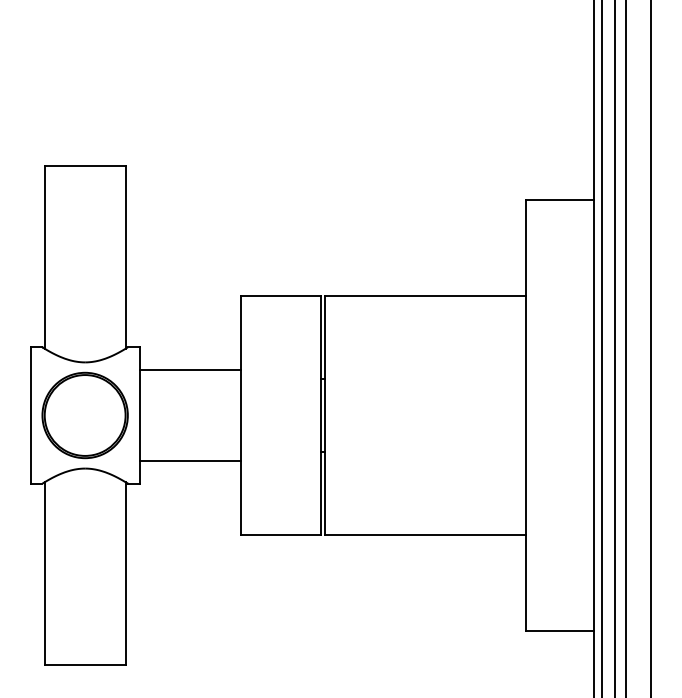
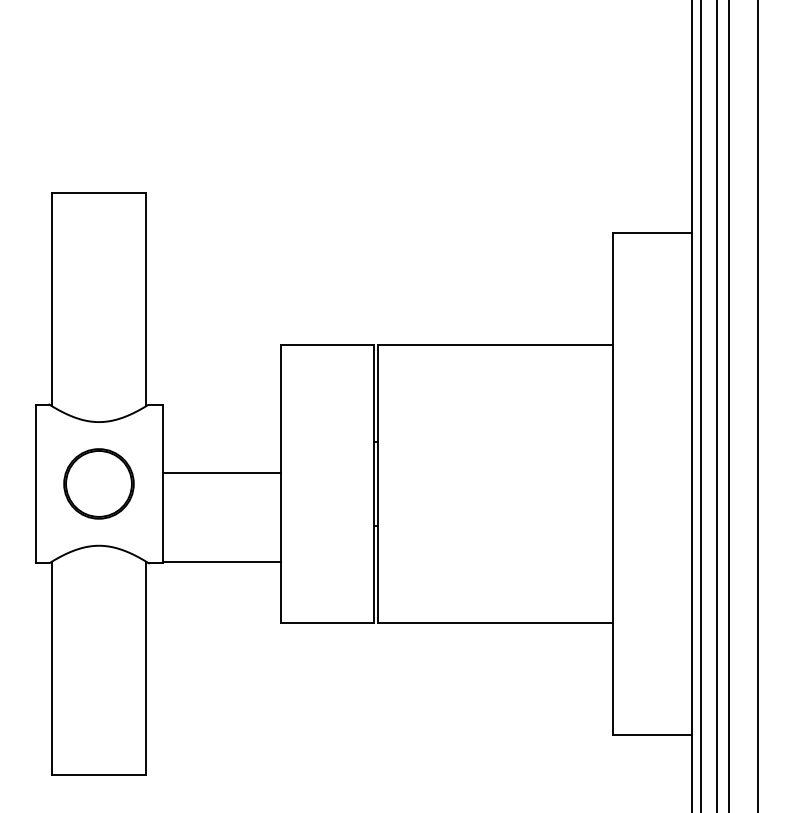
line: (190, 370) -> (221, 473), moved
part: (84, 415) -> (98, 483), size x0.7
line: (190, 460) -> (221, 561), moved

